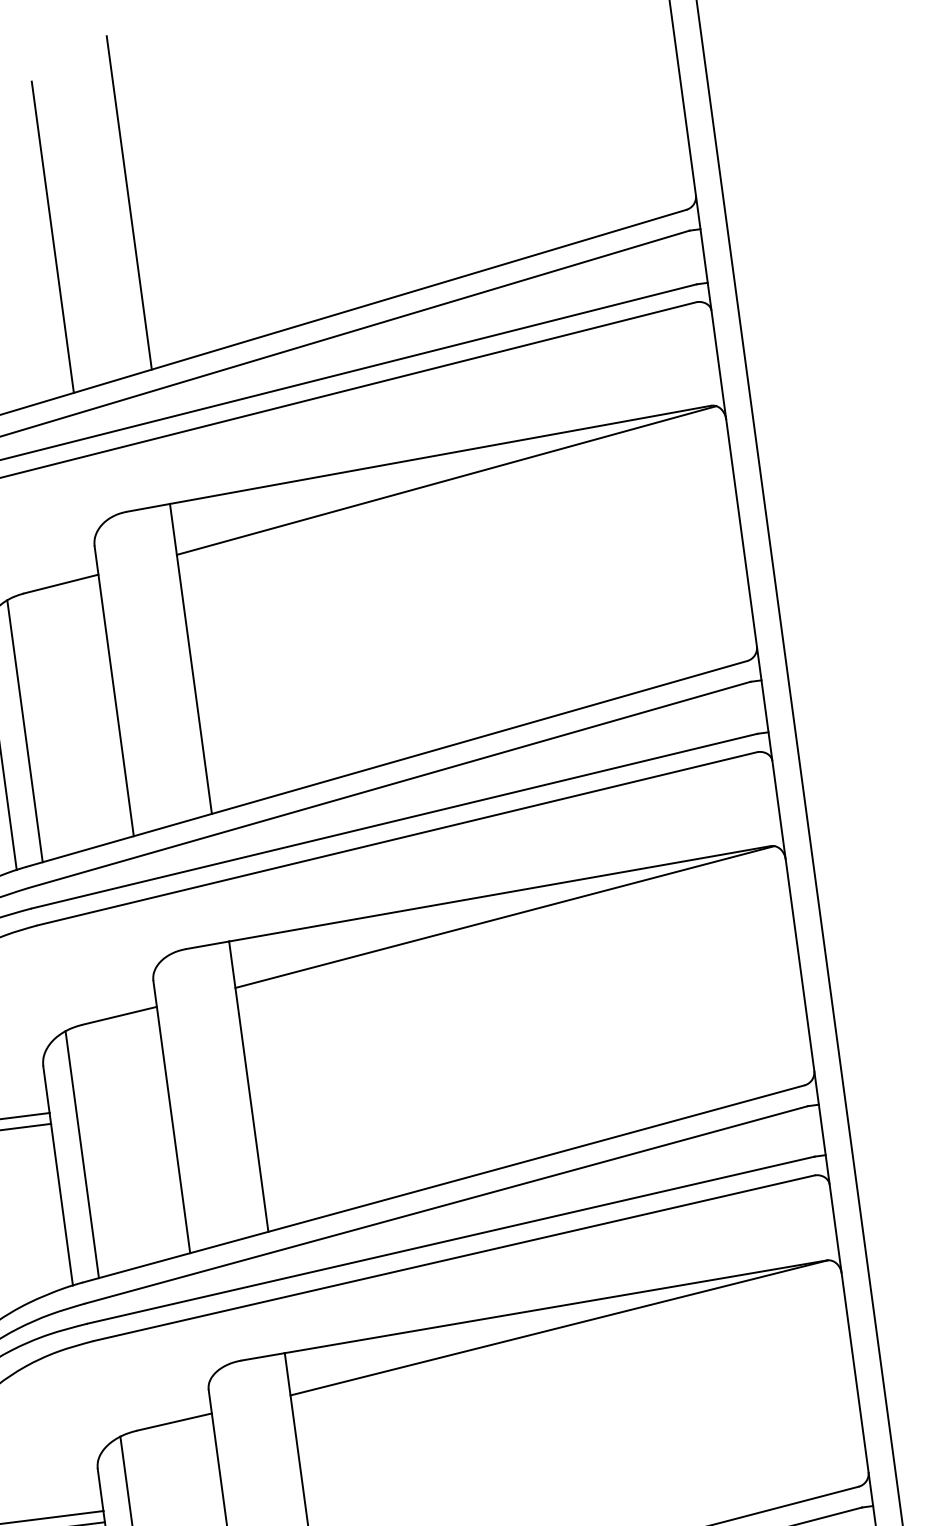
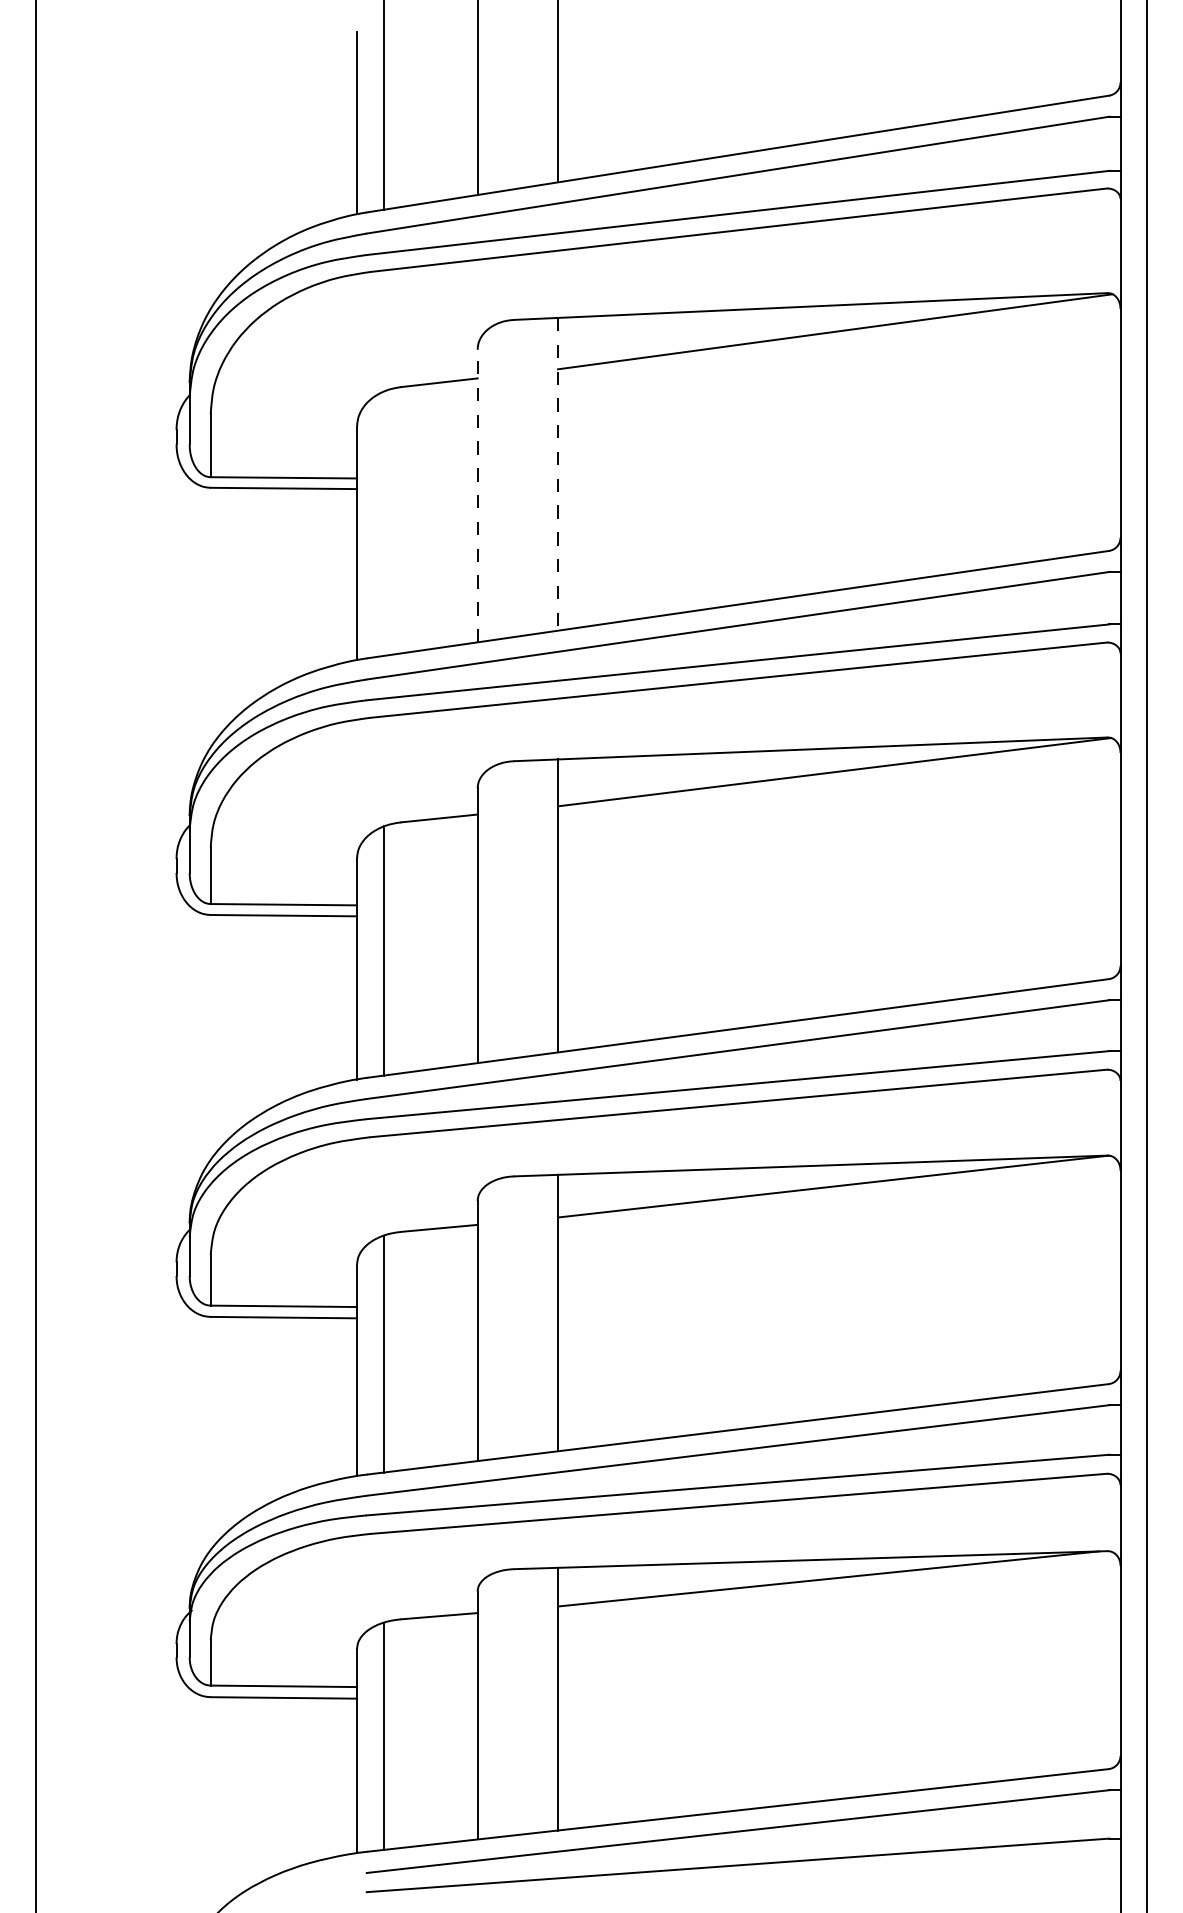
line: (191, 659) -> (558, 474), solid -> dashed
line: (114, 690) -> (477, 495), solid -> dashed
line: (24, 731) -> (383, 523), removed

